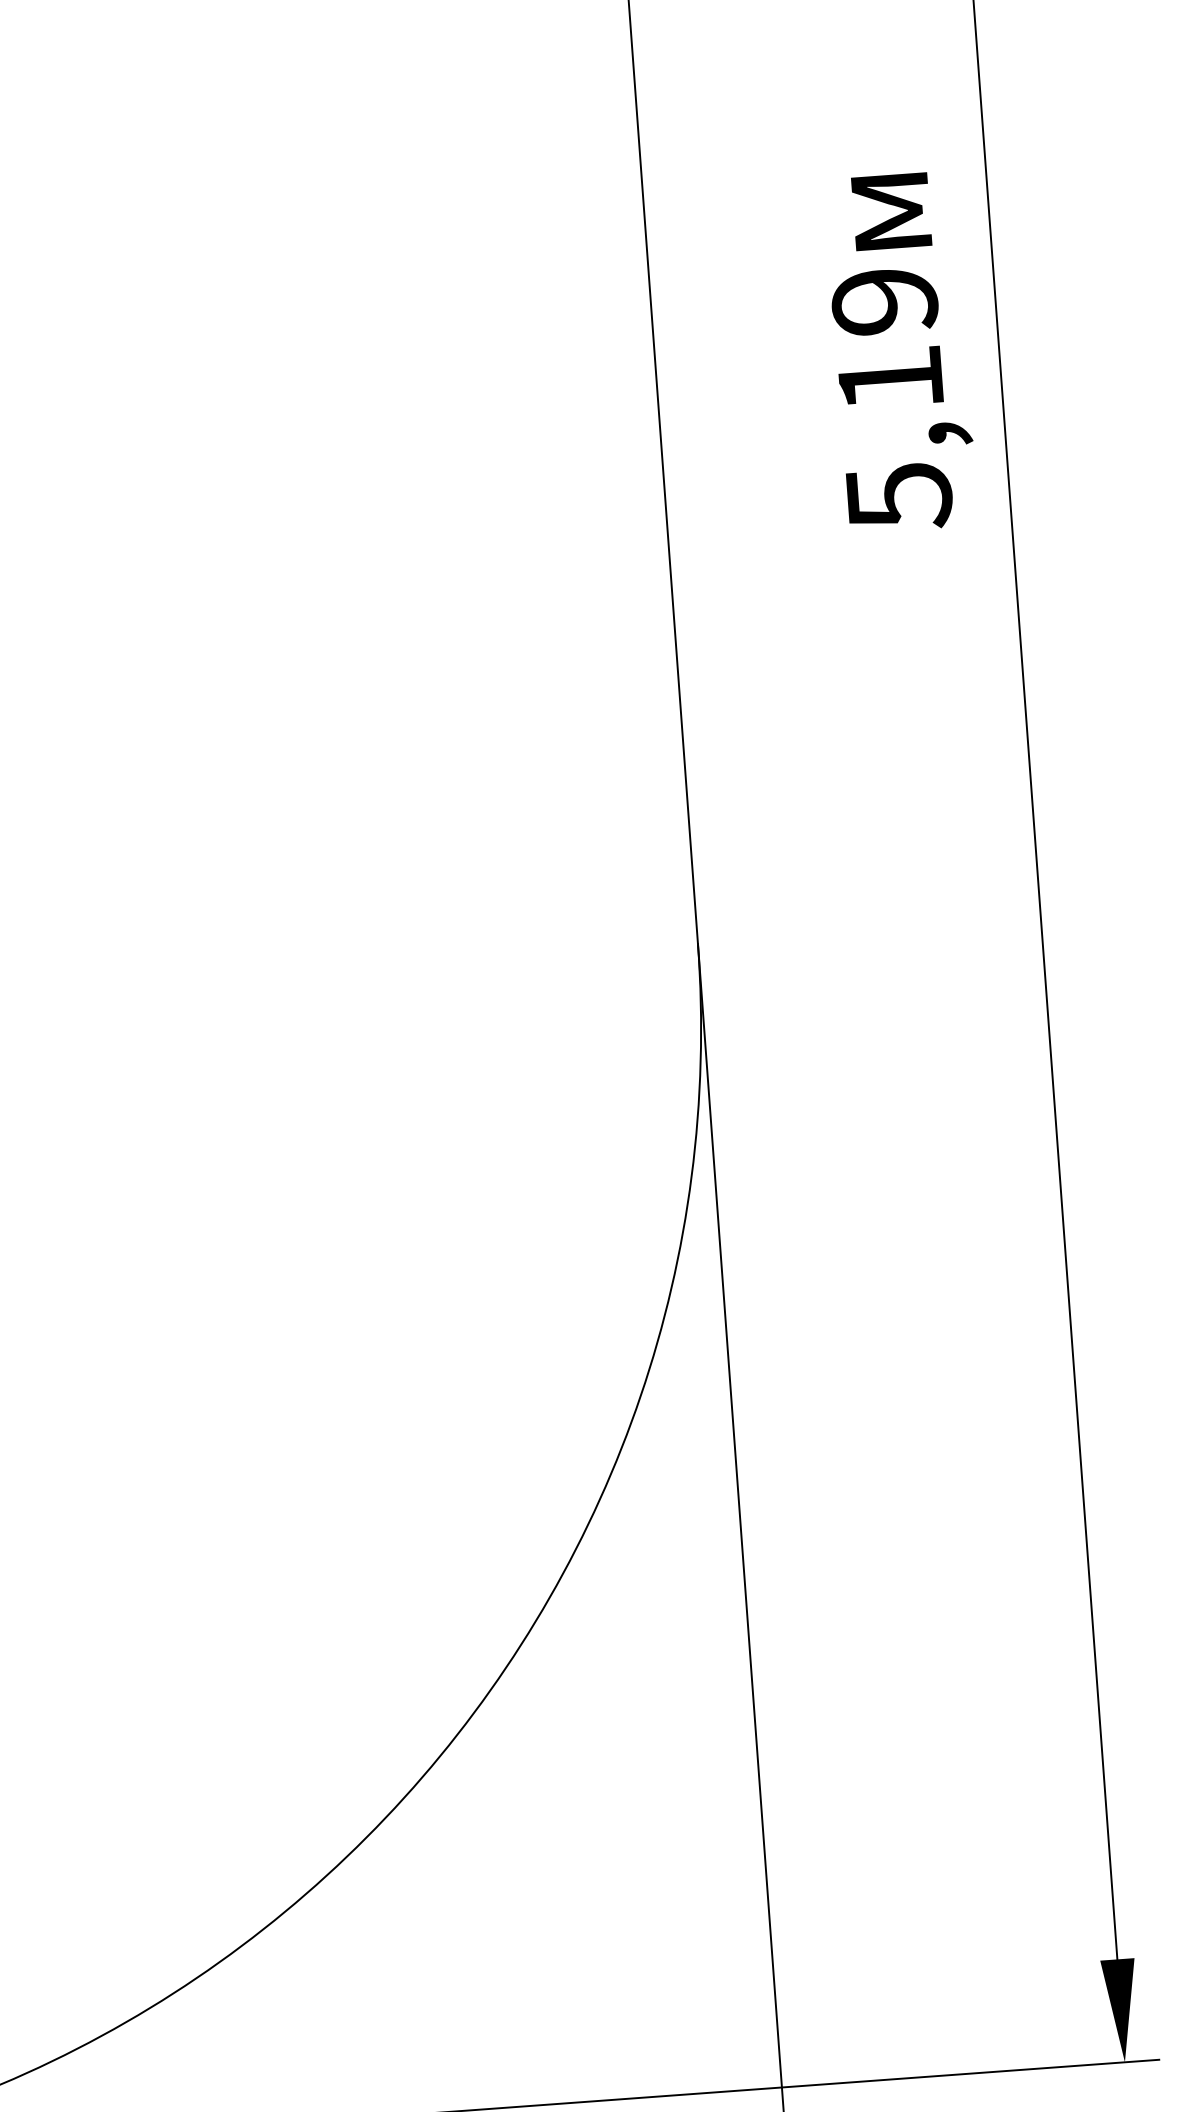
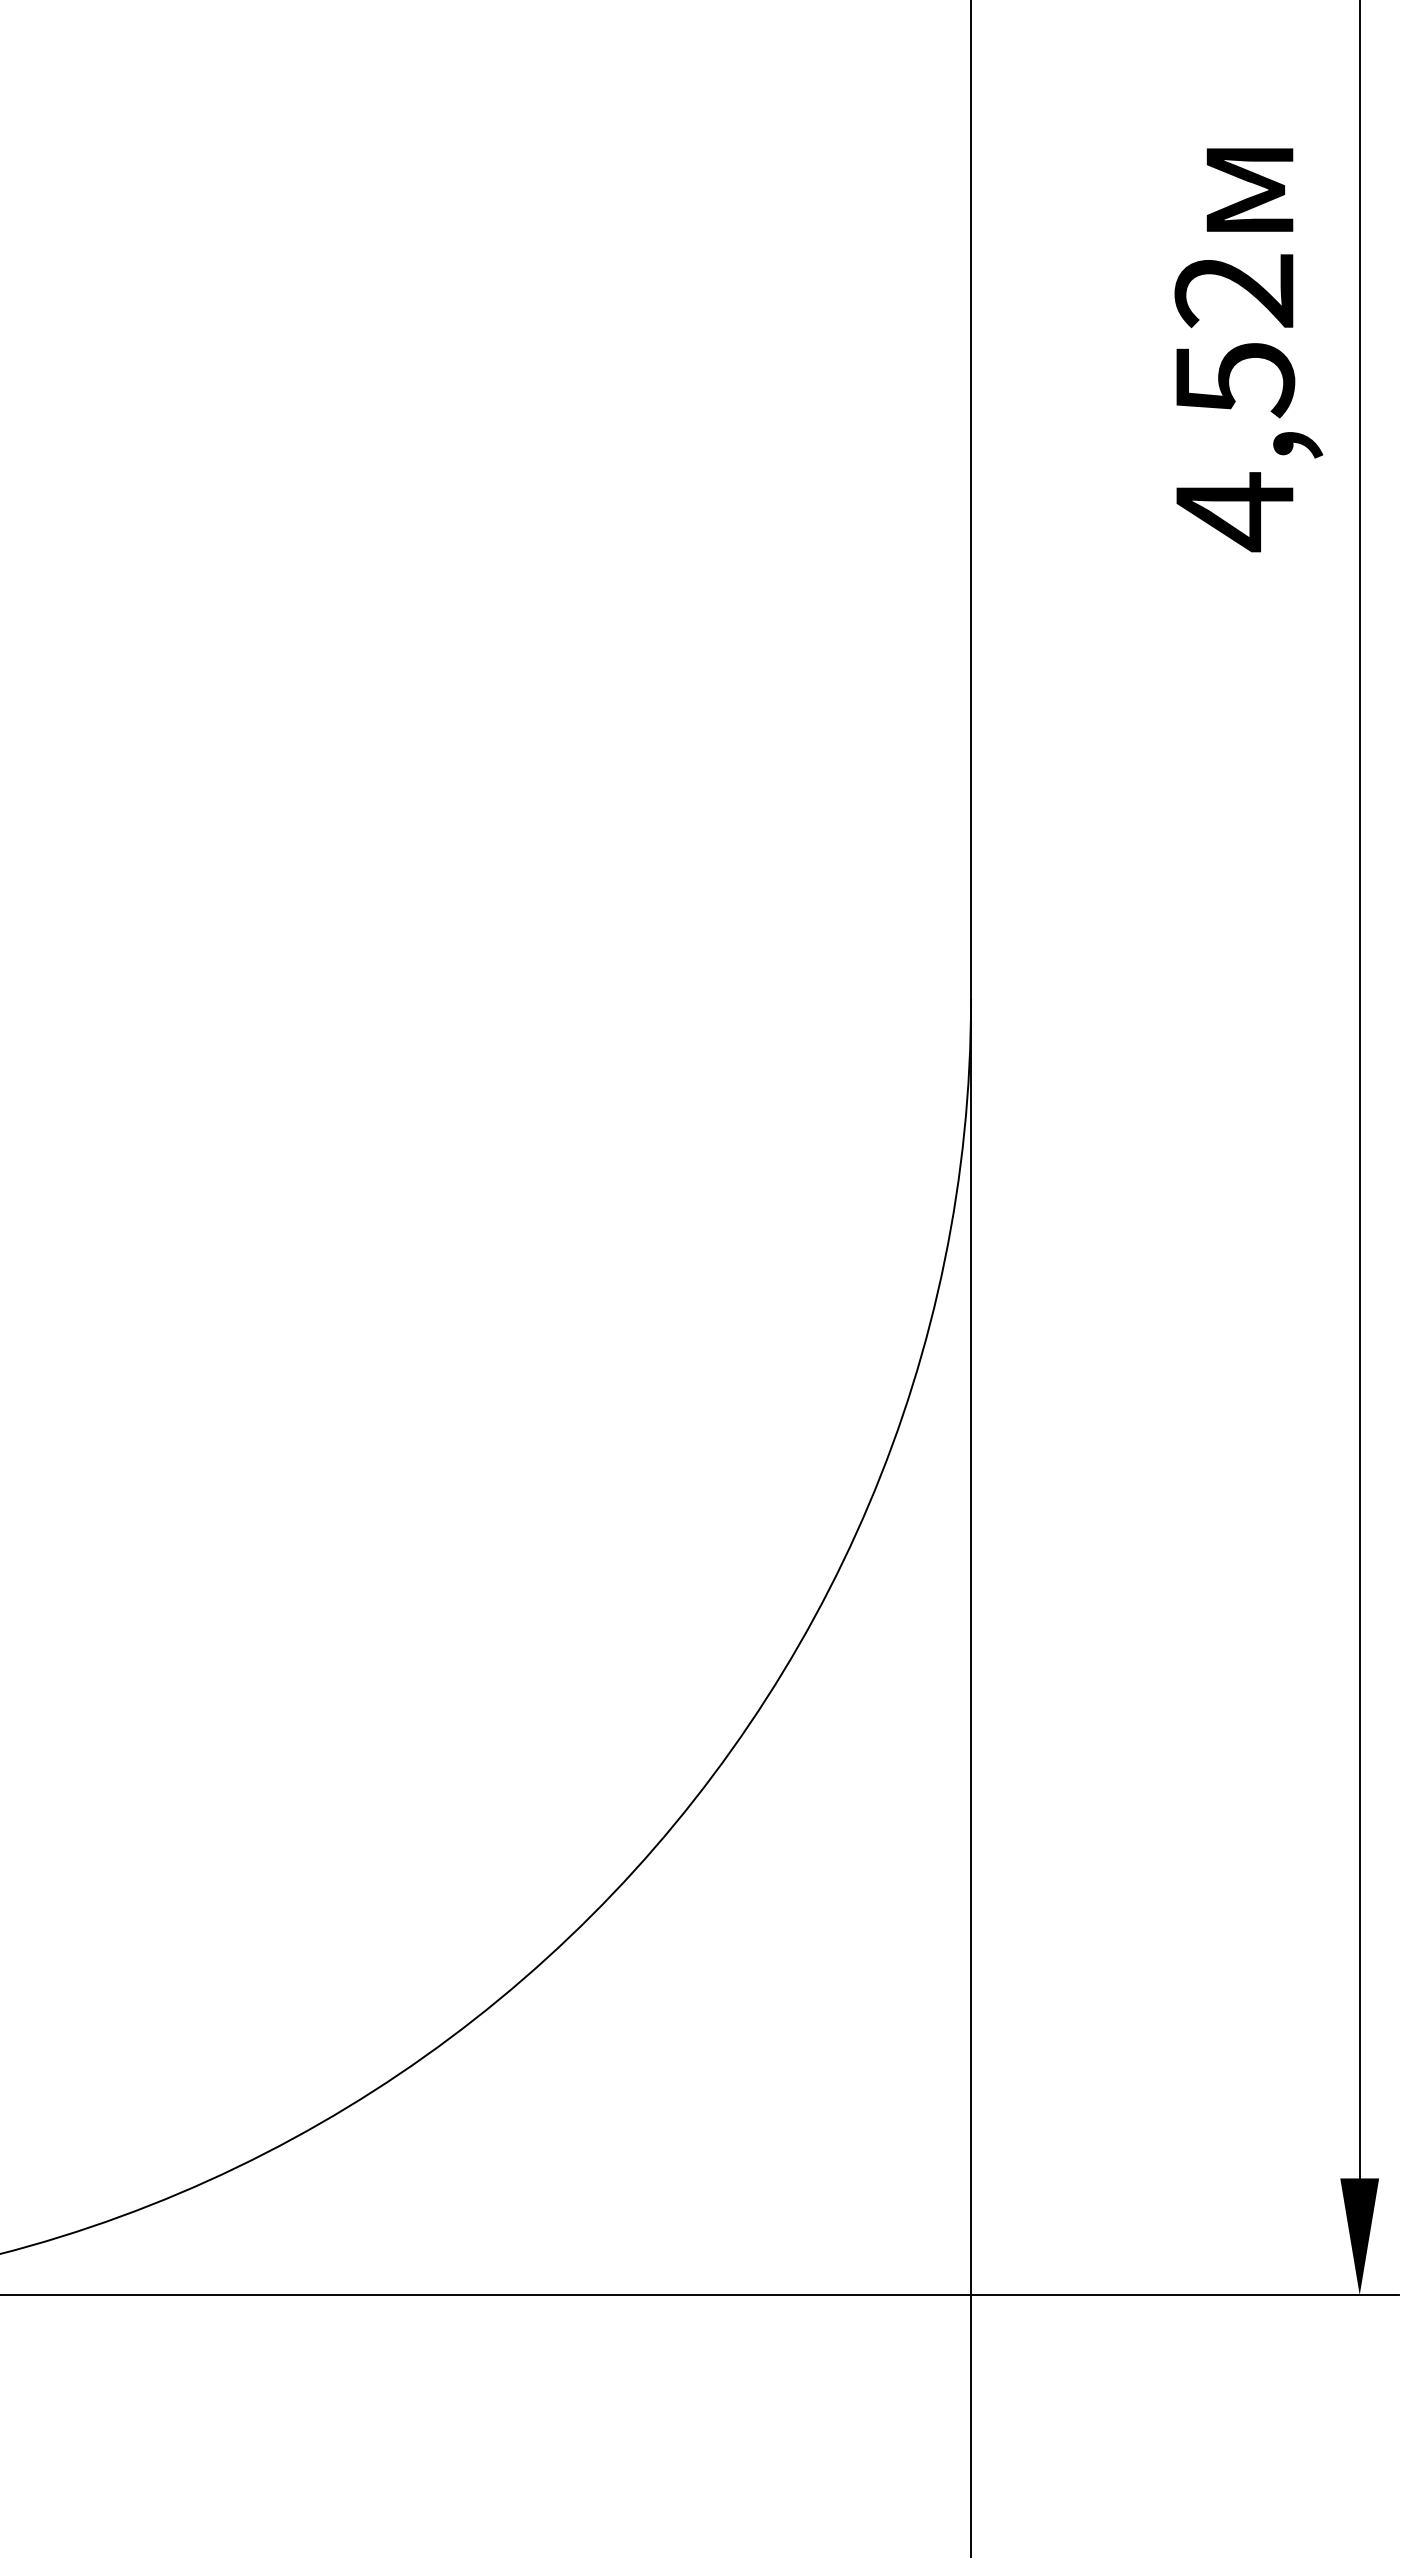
text: (891, 401) -> (1234, 403), 5,19 -> 4,52

